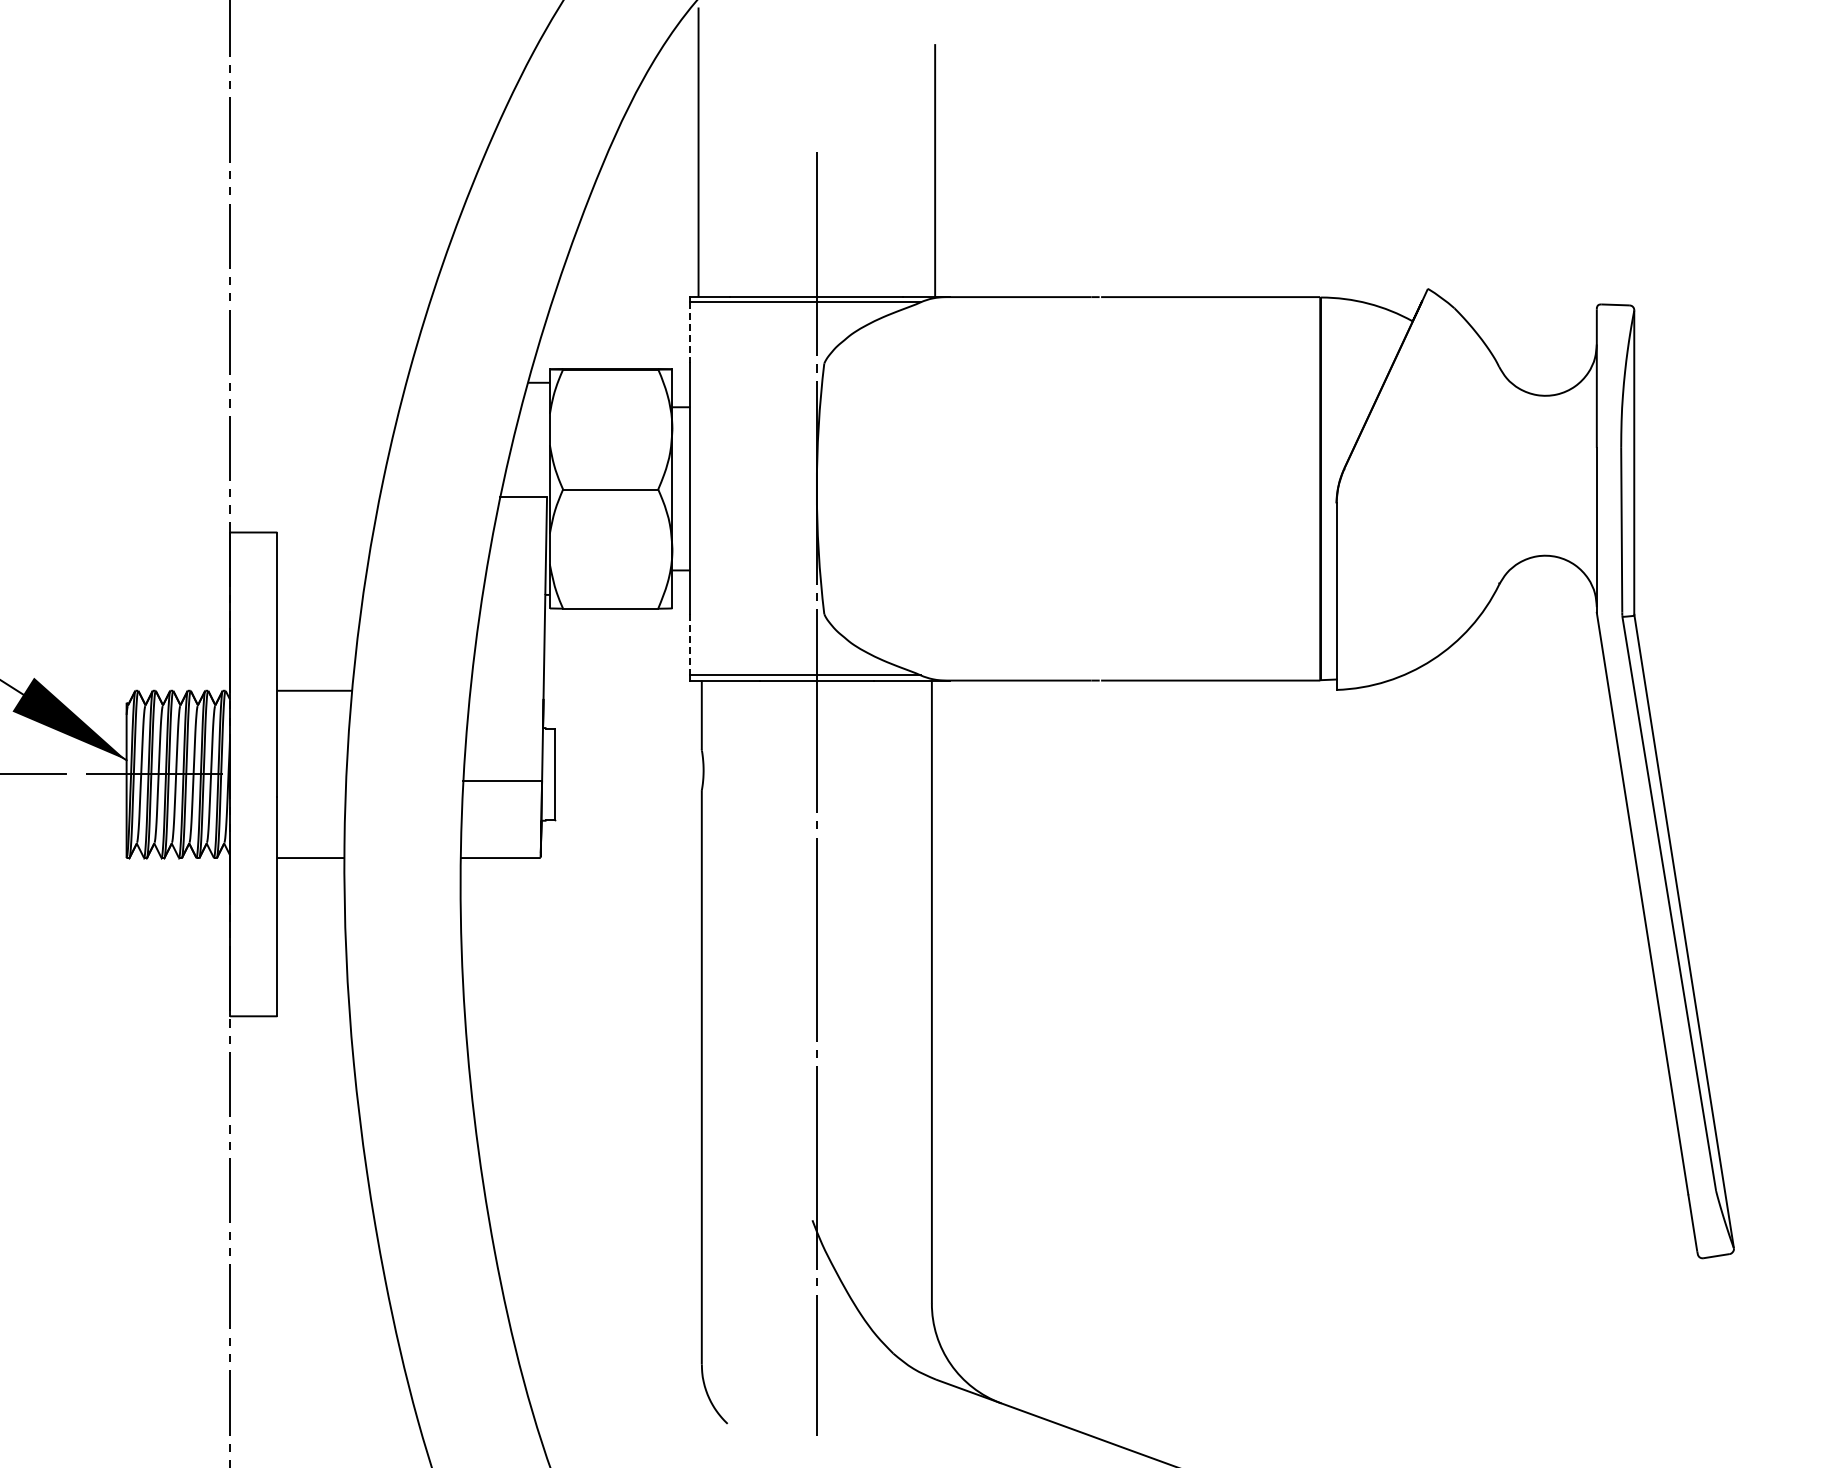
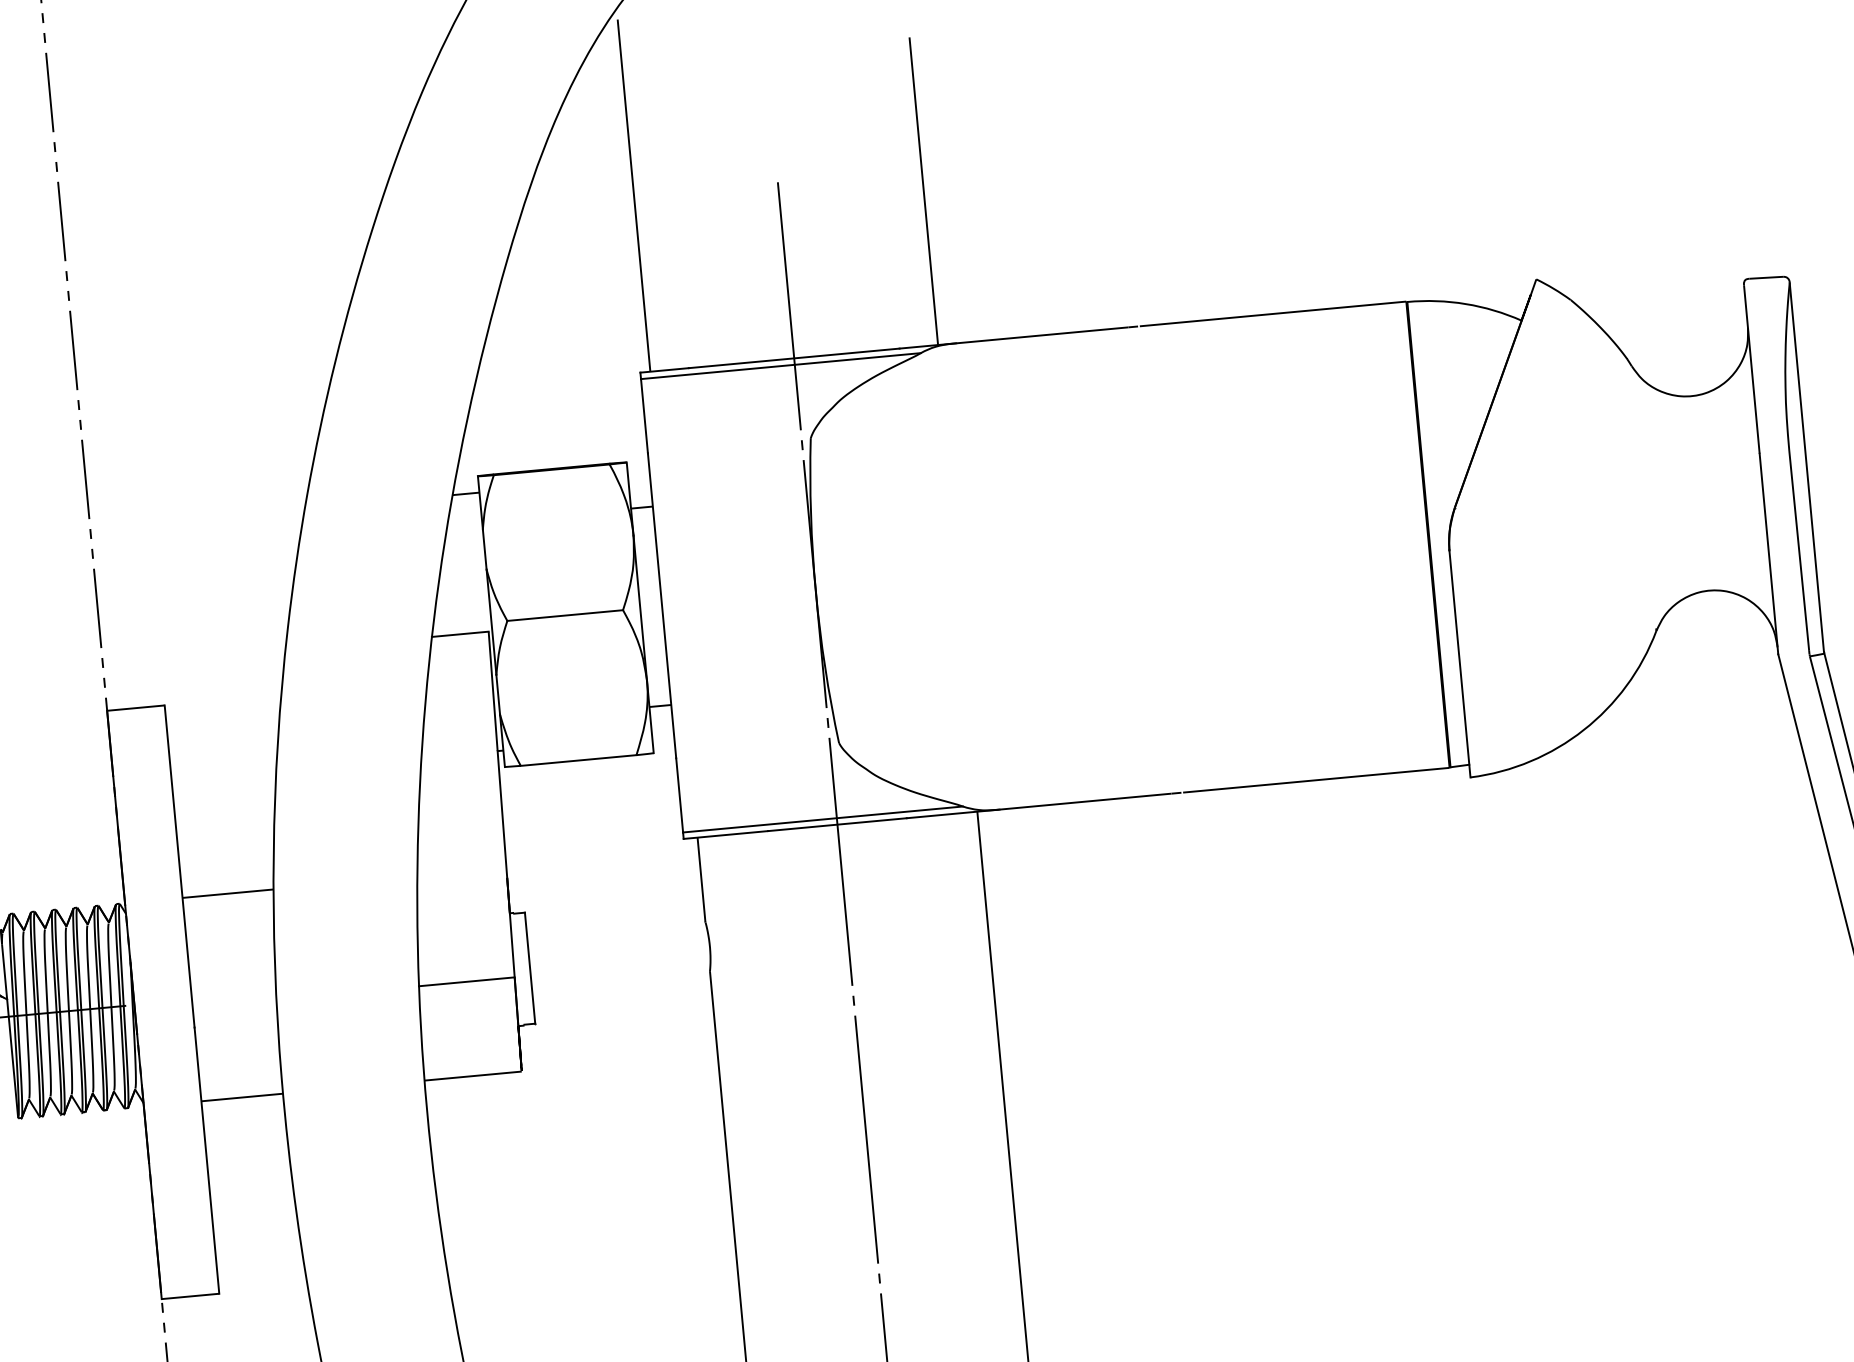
line: (690, 332) -> (644, 415), dashed -> solid
line: (690, 644) -> (679, 795), dashed -> solid

